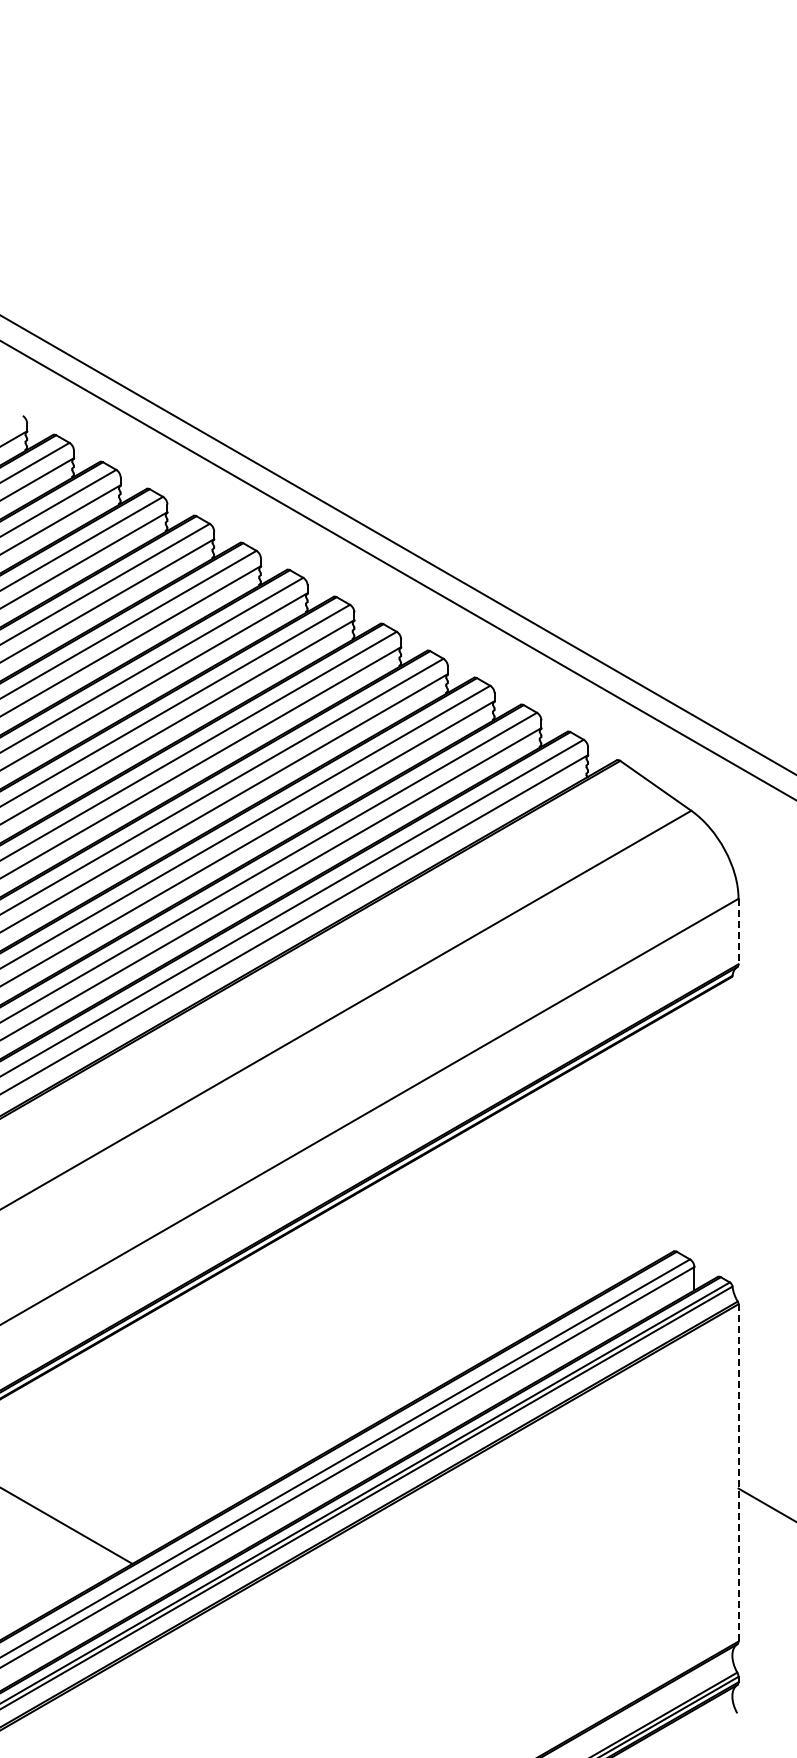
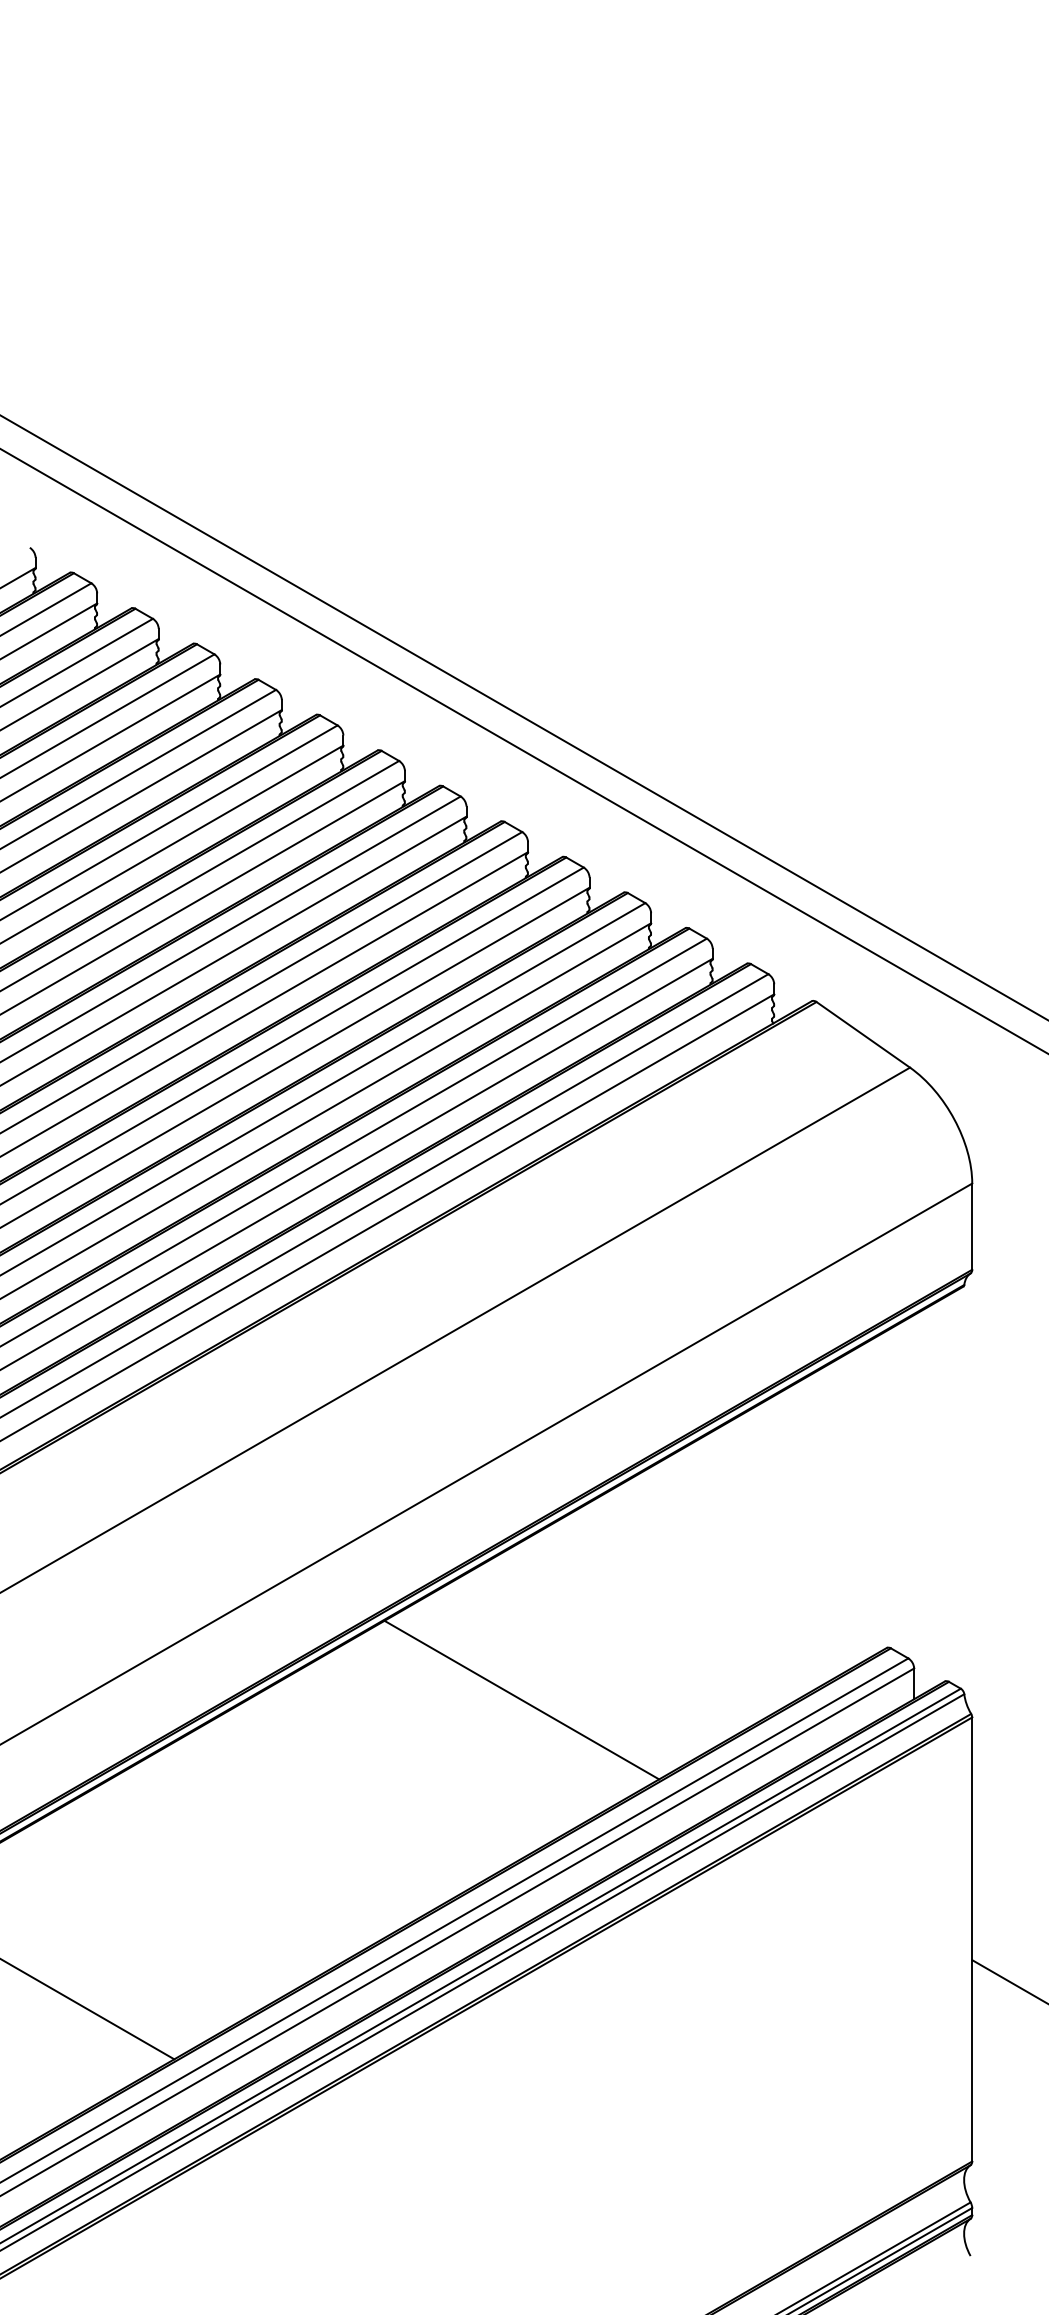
line: (738, 931) -> (972, 1226), dashed -> solid
line: (396, 1290) -> (521, 1699), added
line: (738, 1472) -> (972, 1938), dashed -> solid

